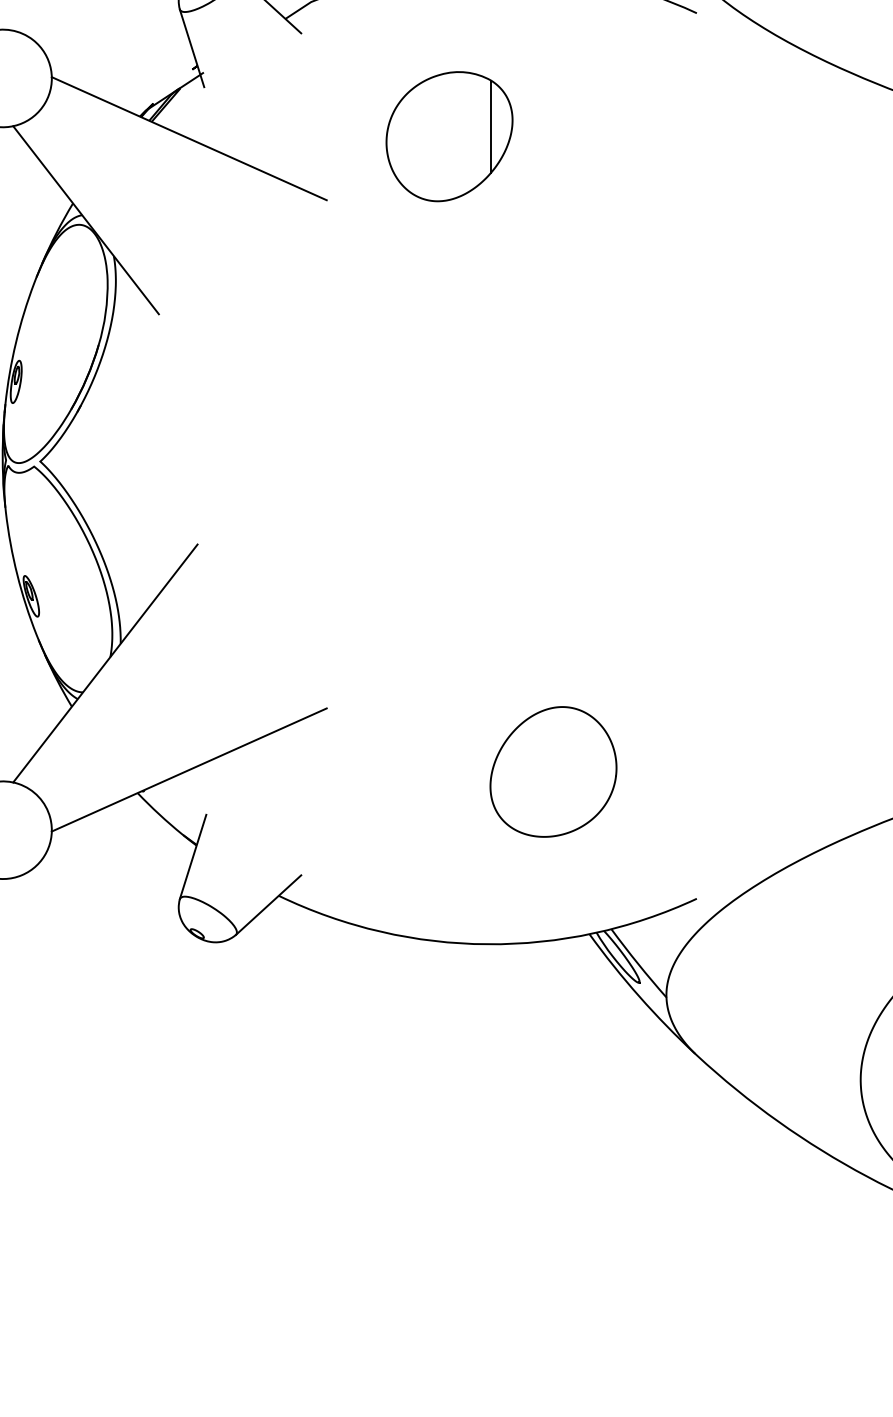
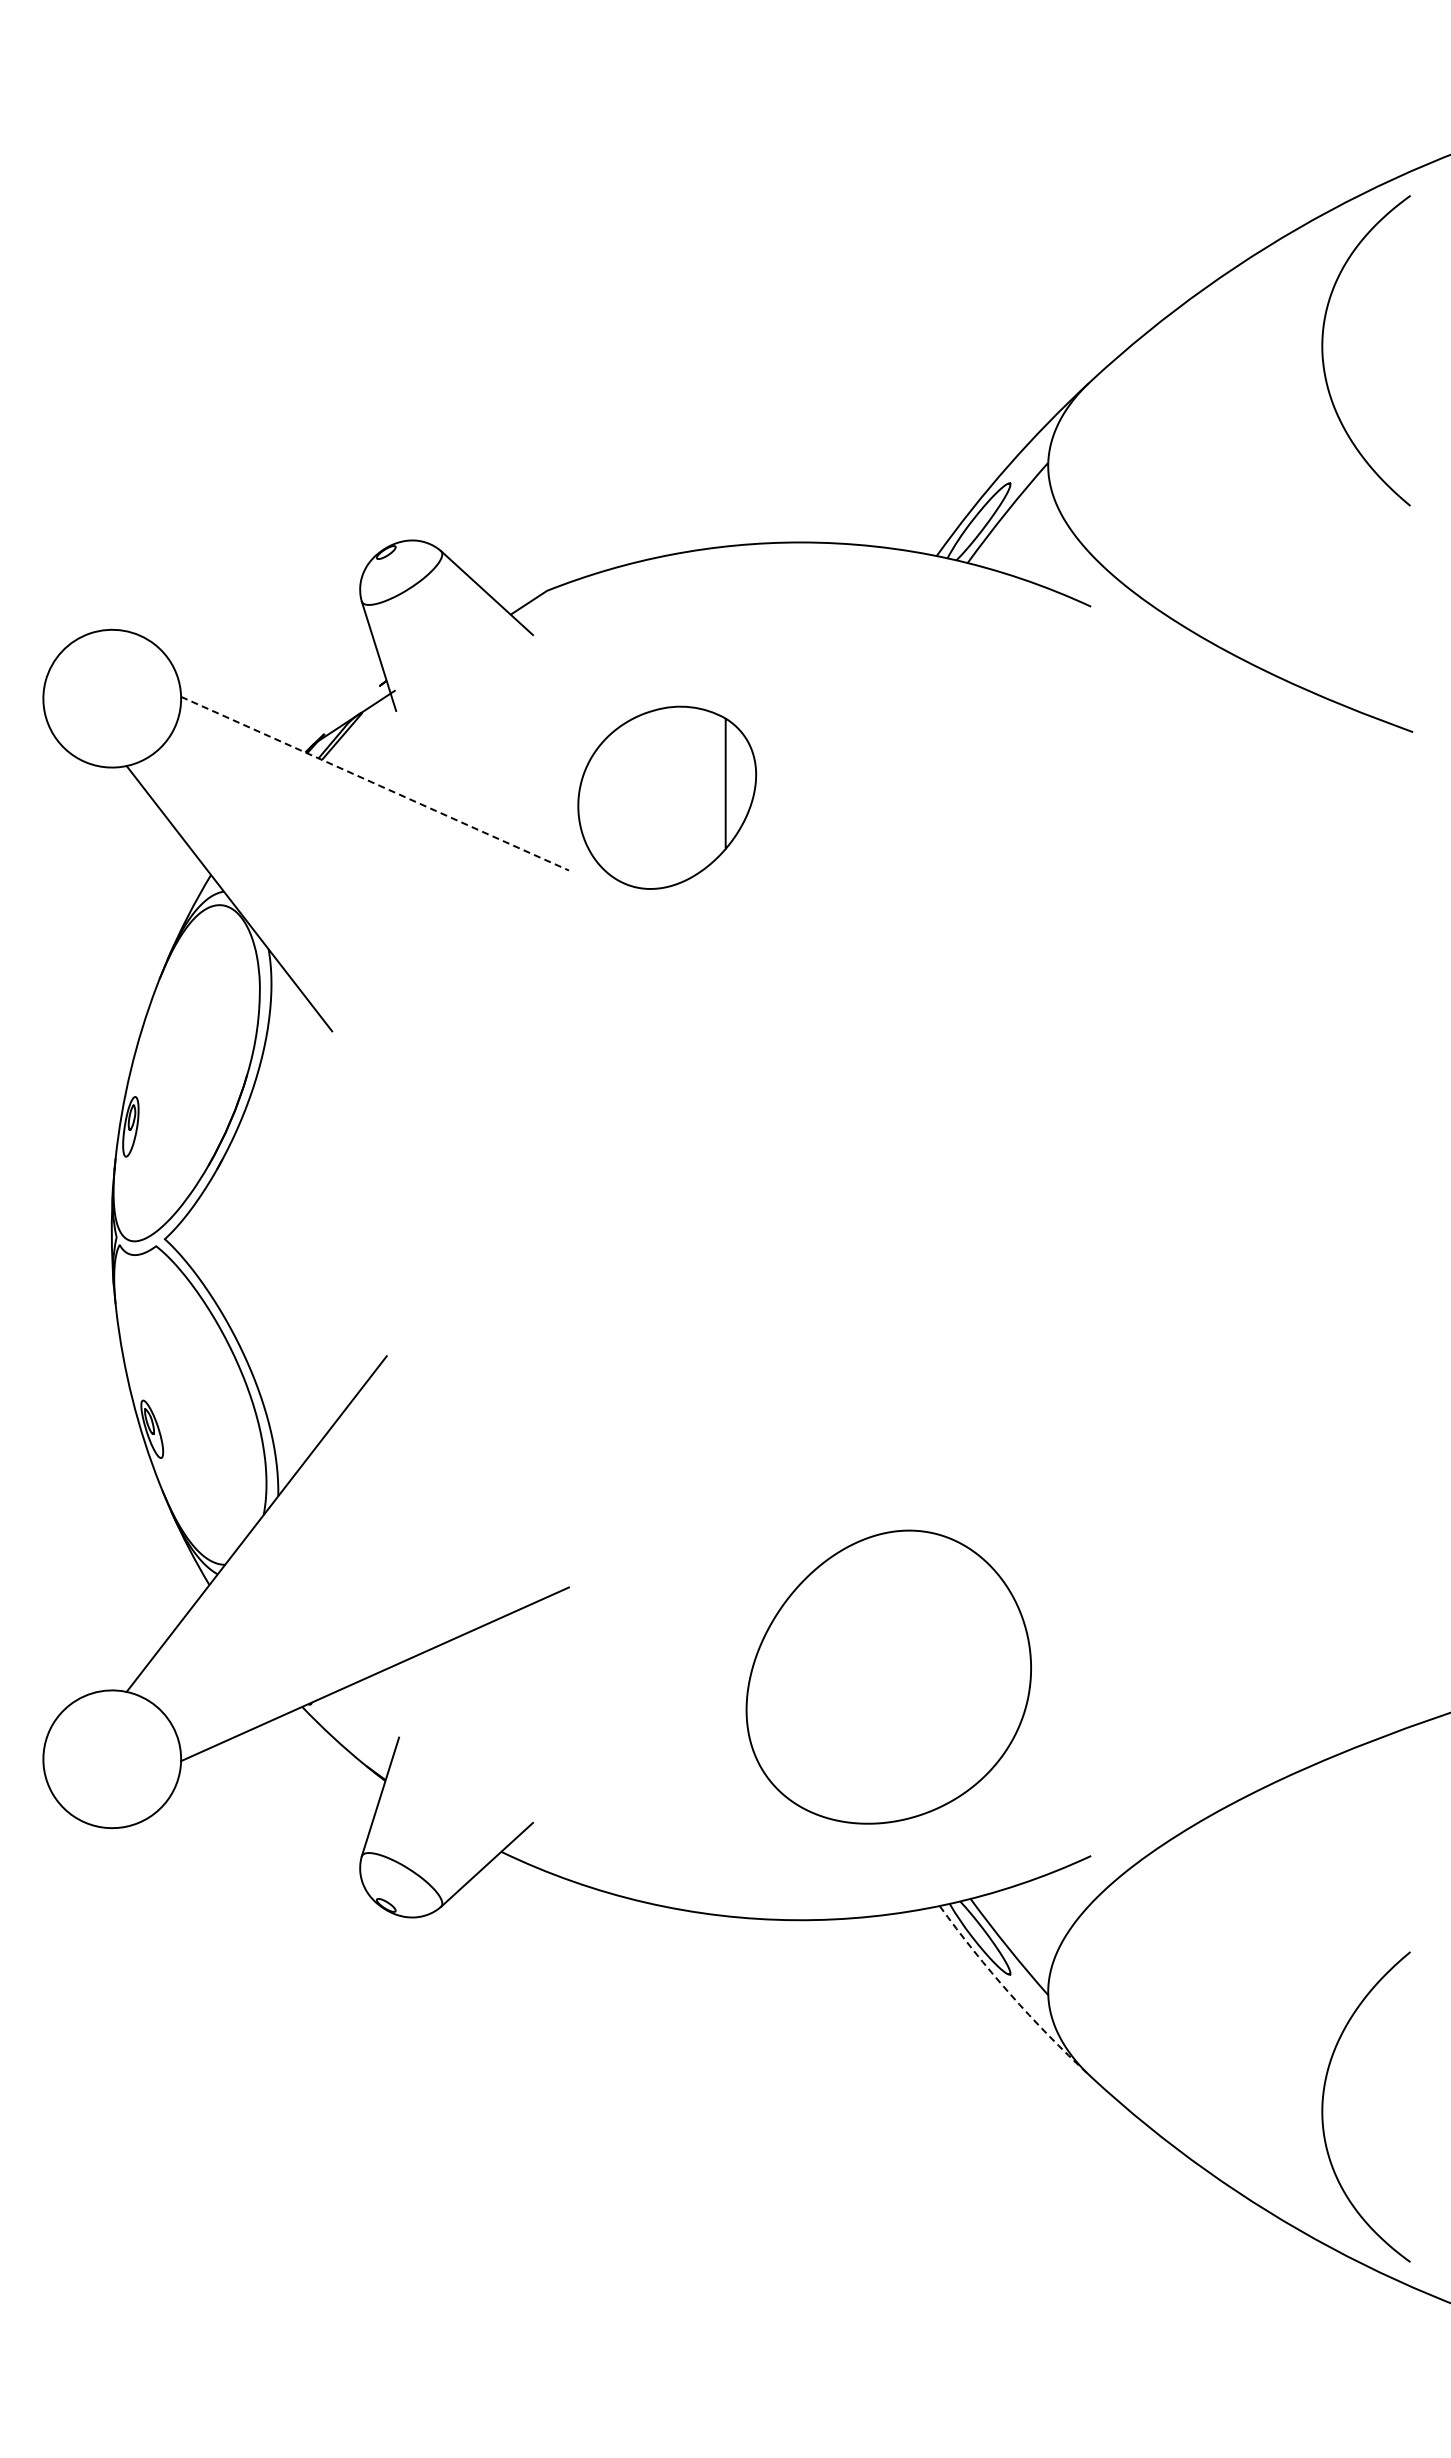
curve: (490, 136) -> (724, 797), moved
line: (189, 138) -> (375, 783), solid -> dashed
part: (553, 771) -> (888, 1676), size x1.6
arc: (639, 996) -> (1010, 1994), solid -> dashed

